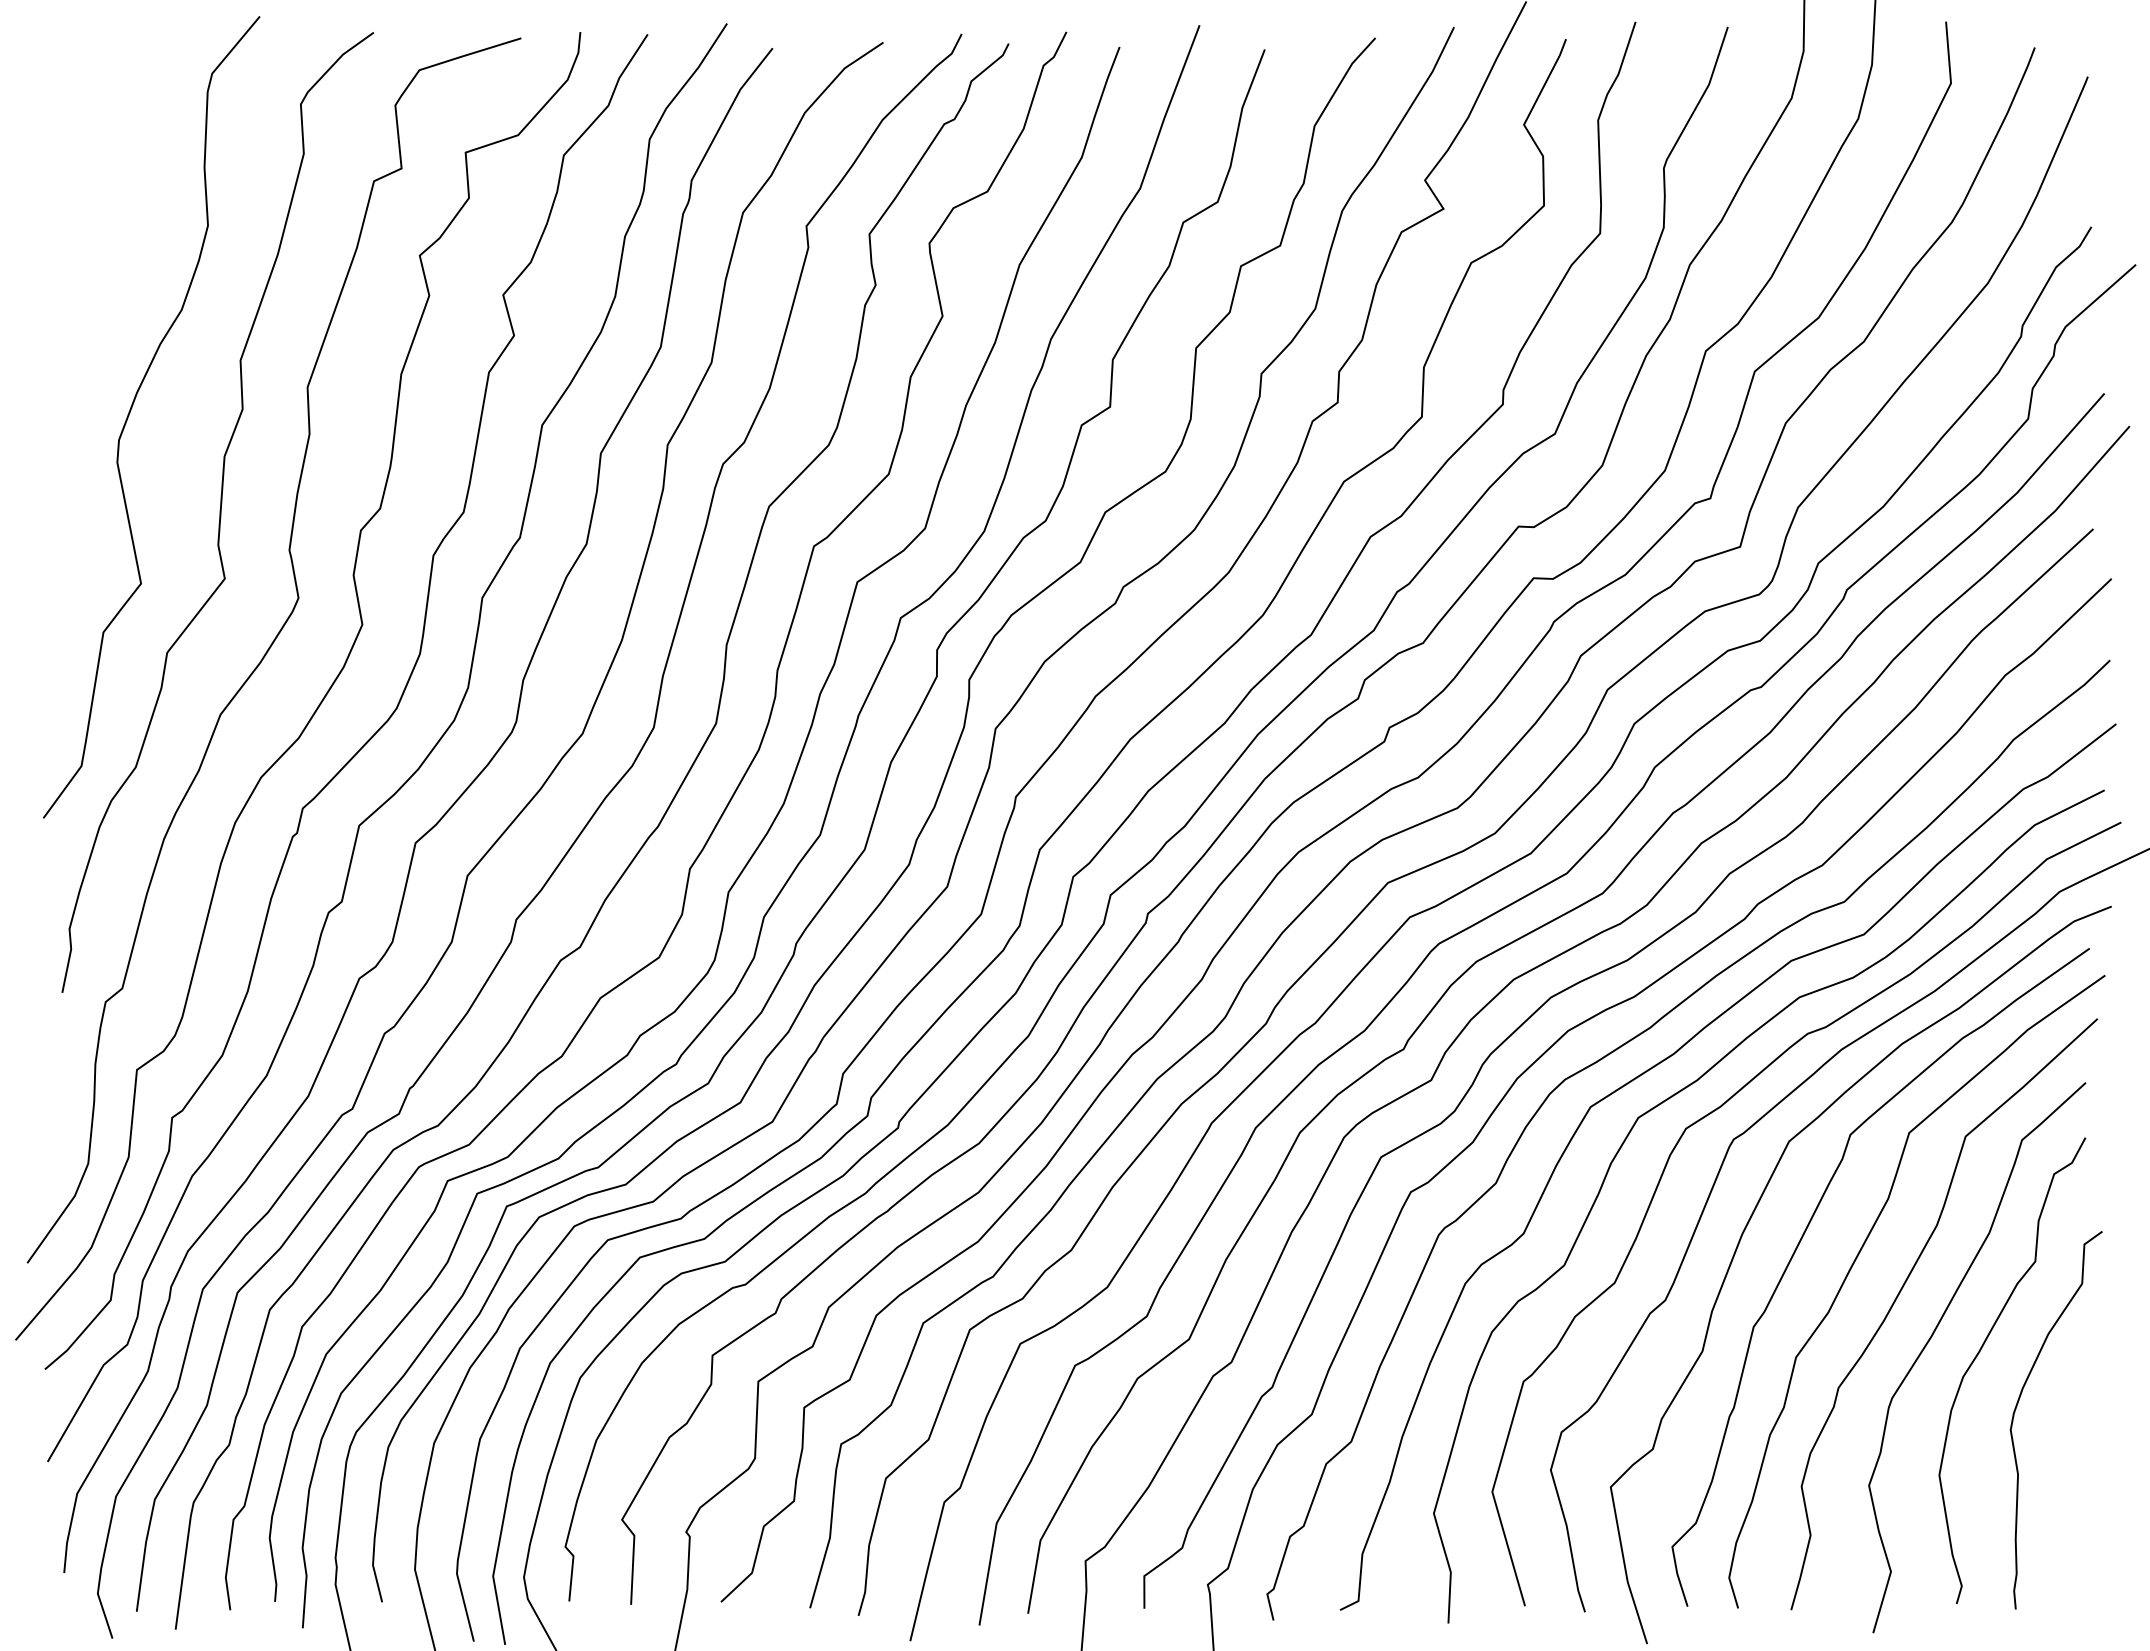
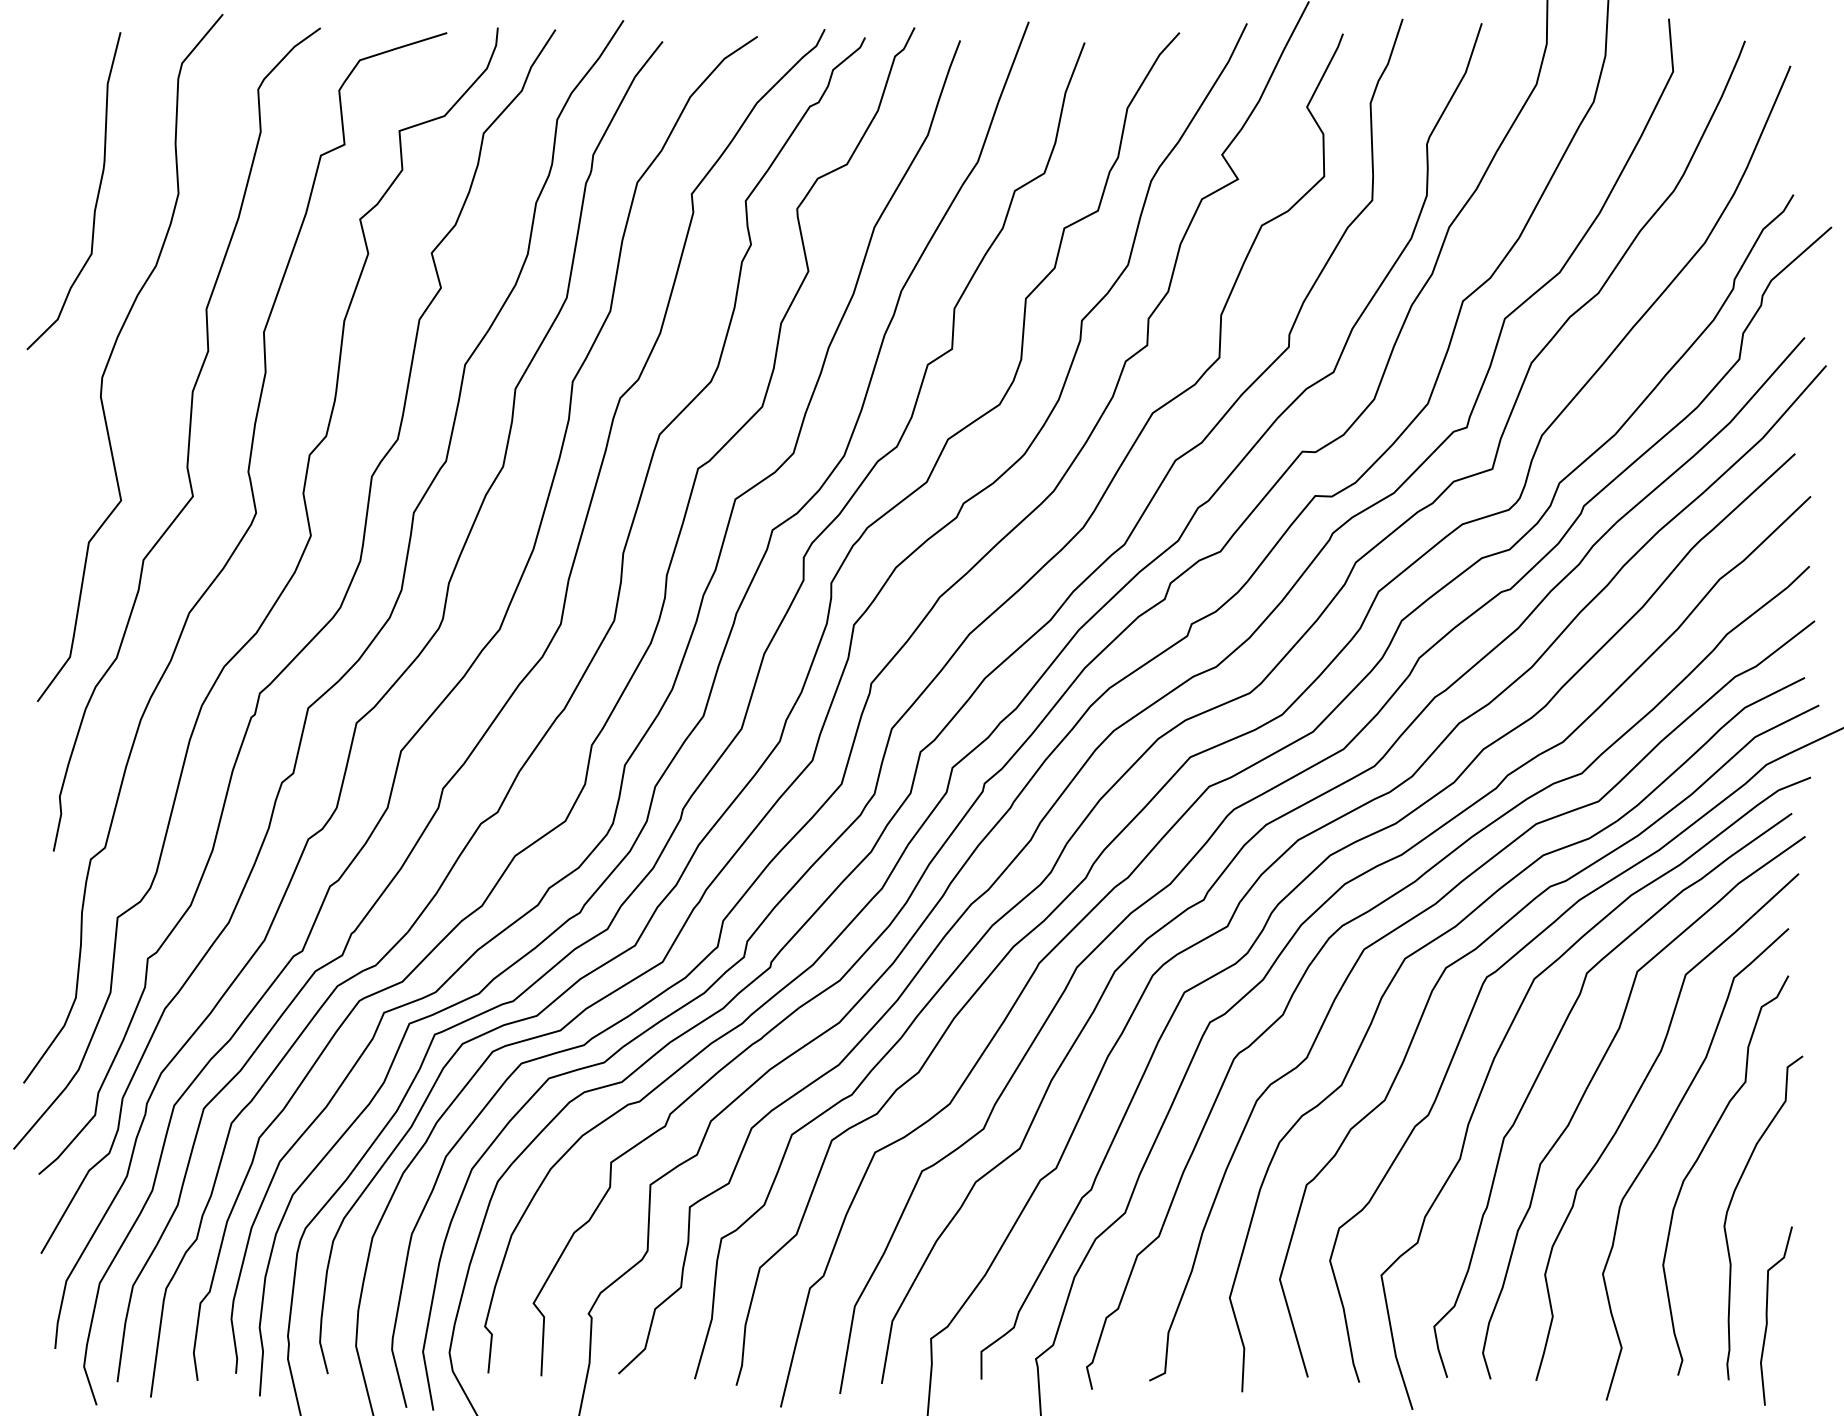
curve: (113, 225) -> (97, 193), added
curve: (2060, 1534) -> (1767, 1315), added

